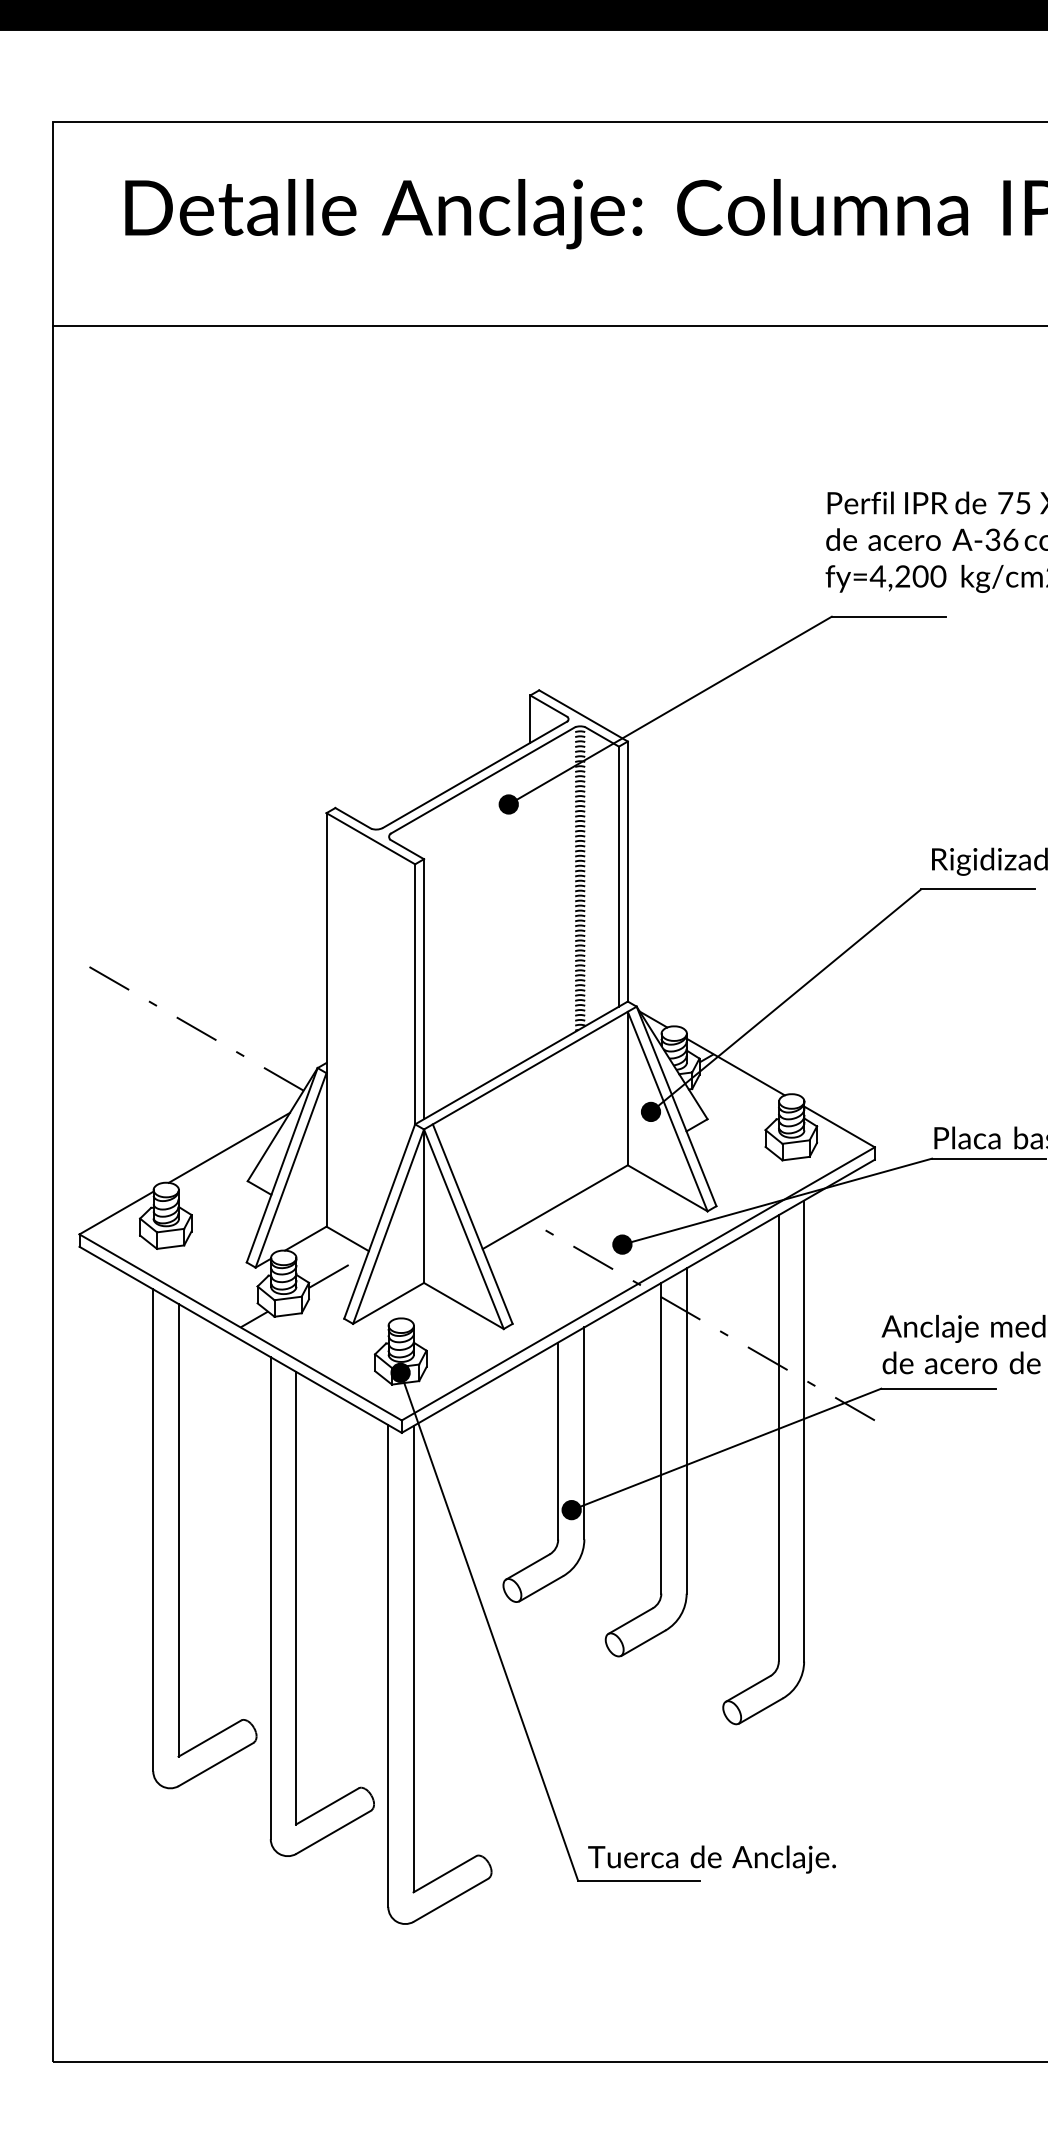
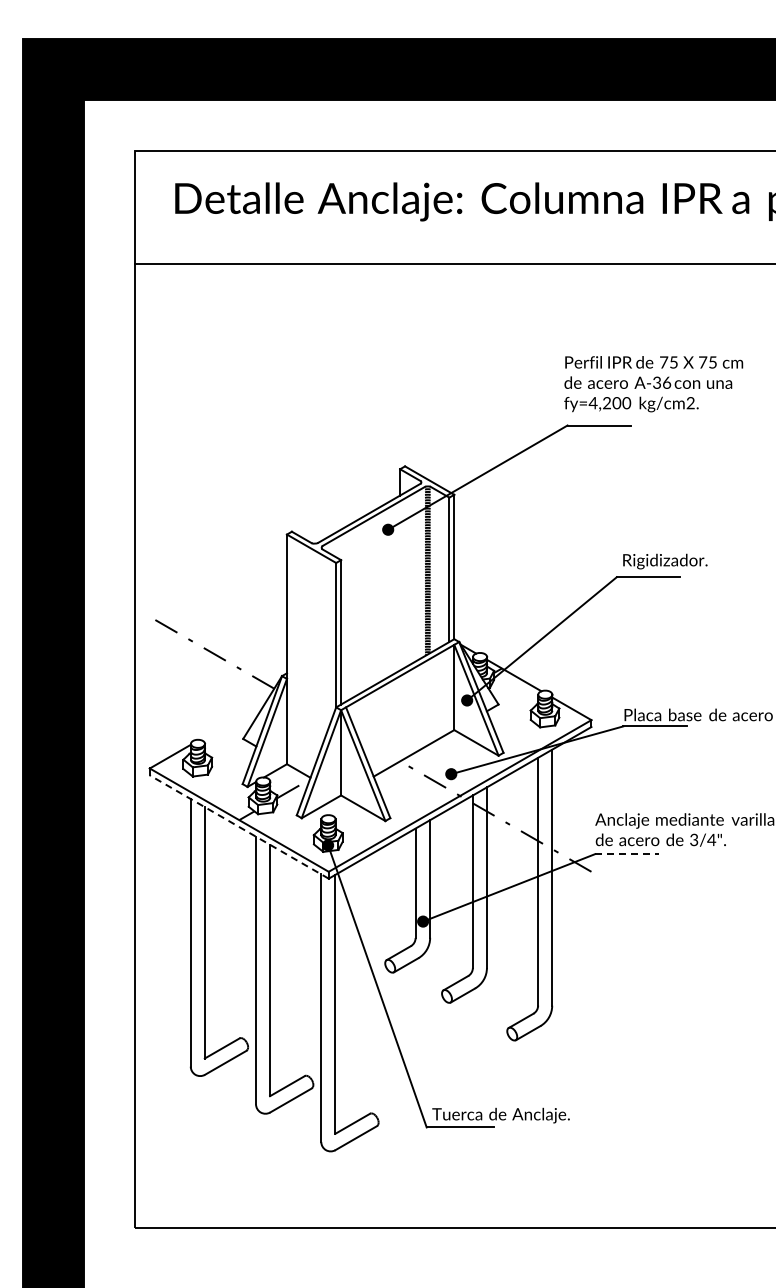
line: (228, 1147) -> (232, 720), removed
line: (239, 1338) -> (238, 826), solid -> dashed
line: (937, 1389) -> (626, 854), solid -> dashed

